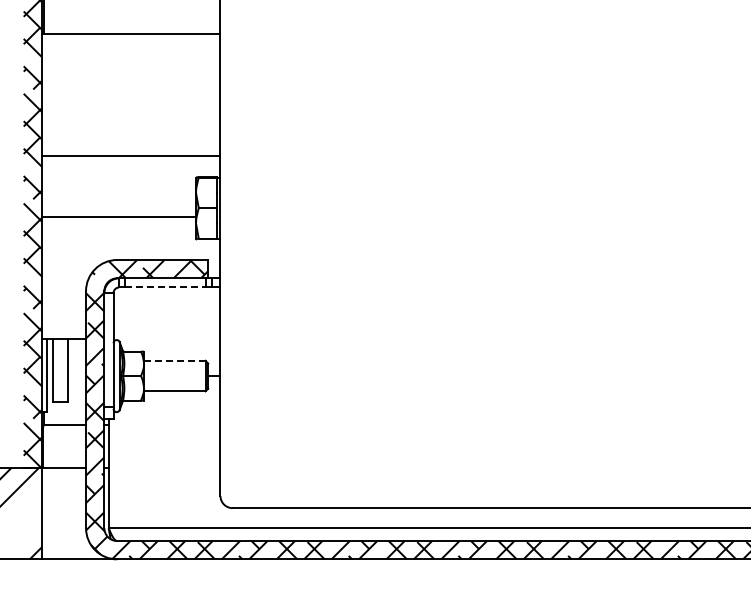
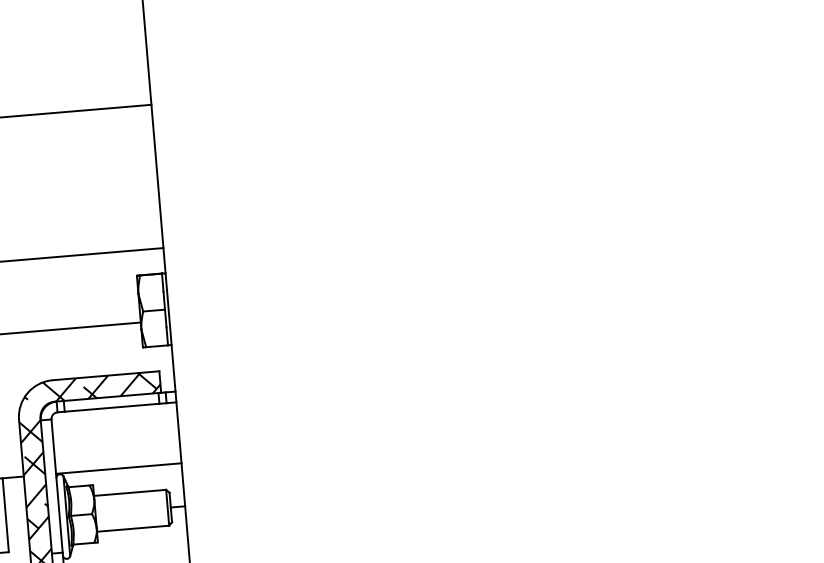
line: (166, 287) -> (113, 407), dashed -> solid
line: (166, 339) -> (118, 468), added
line: (174, 360) -> (129, 492), dashed -> solid

